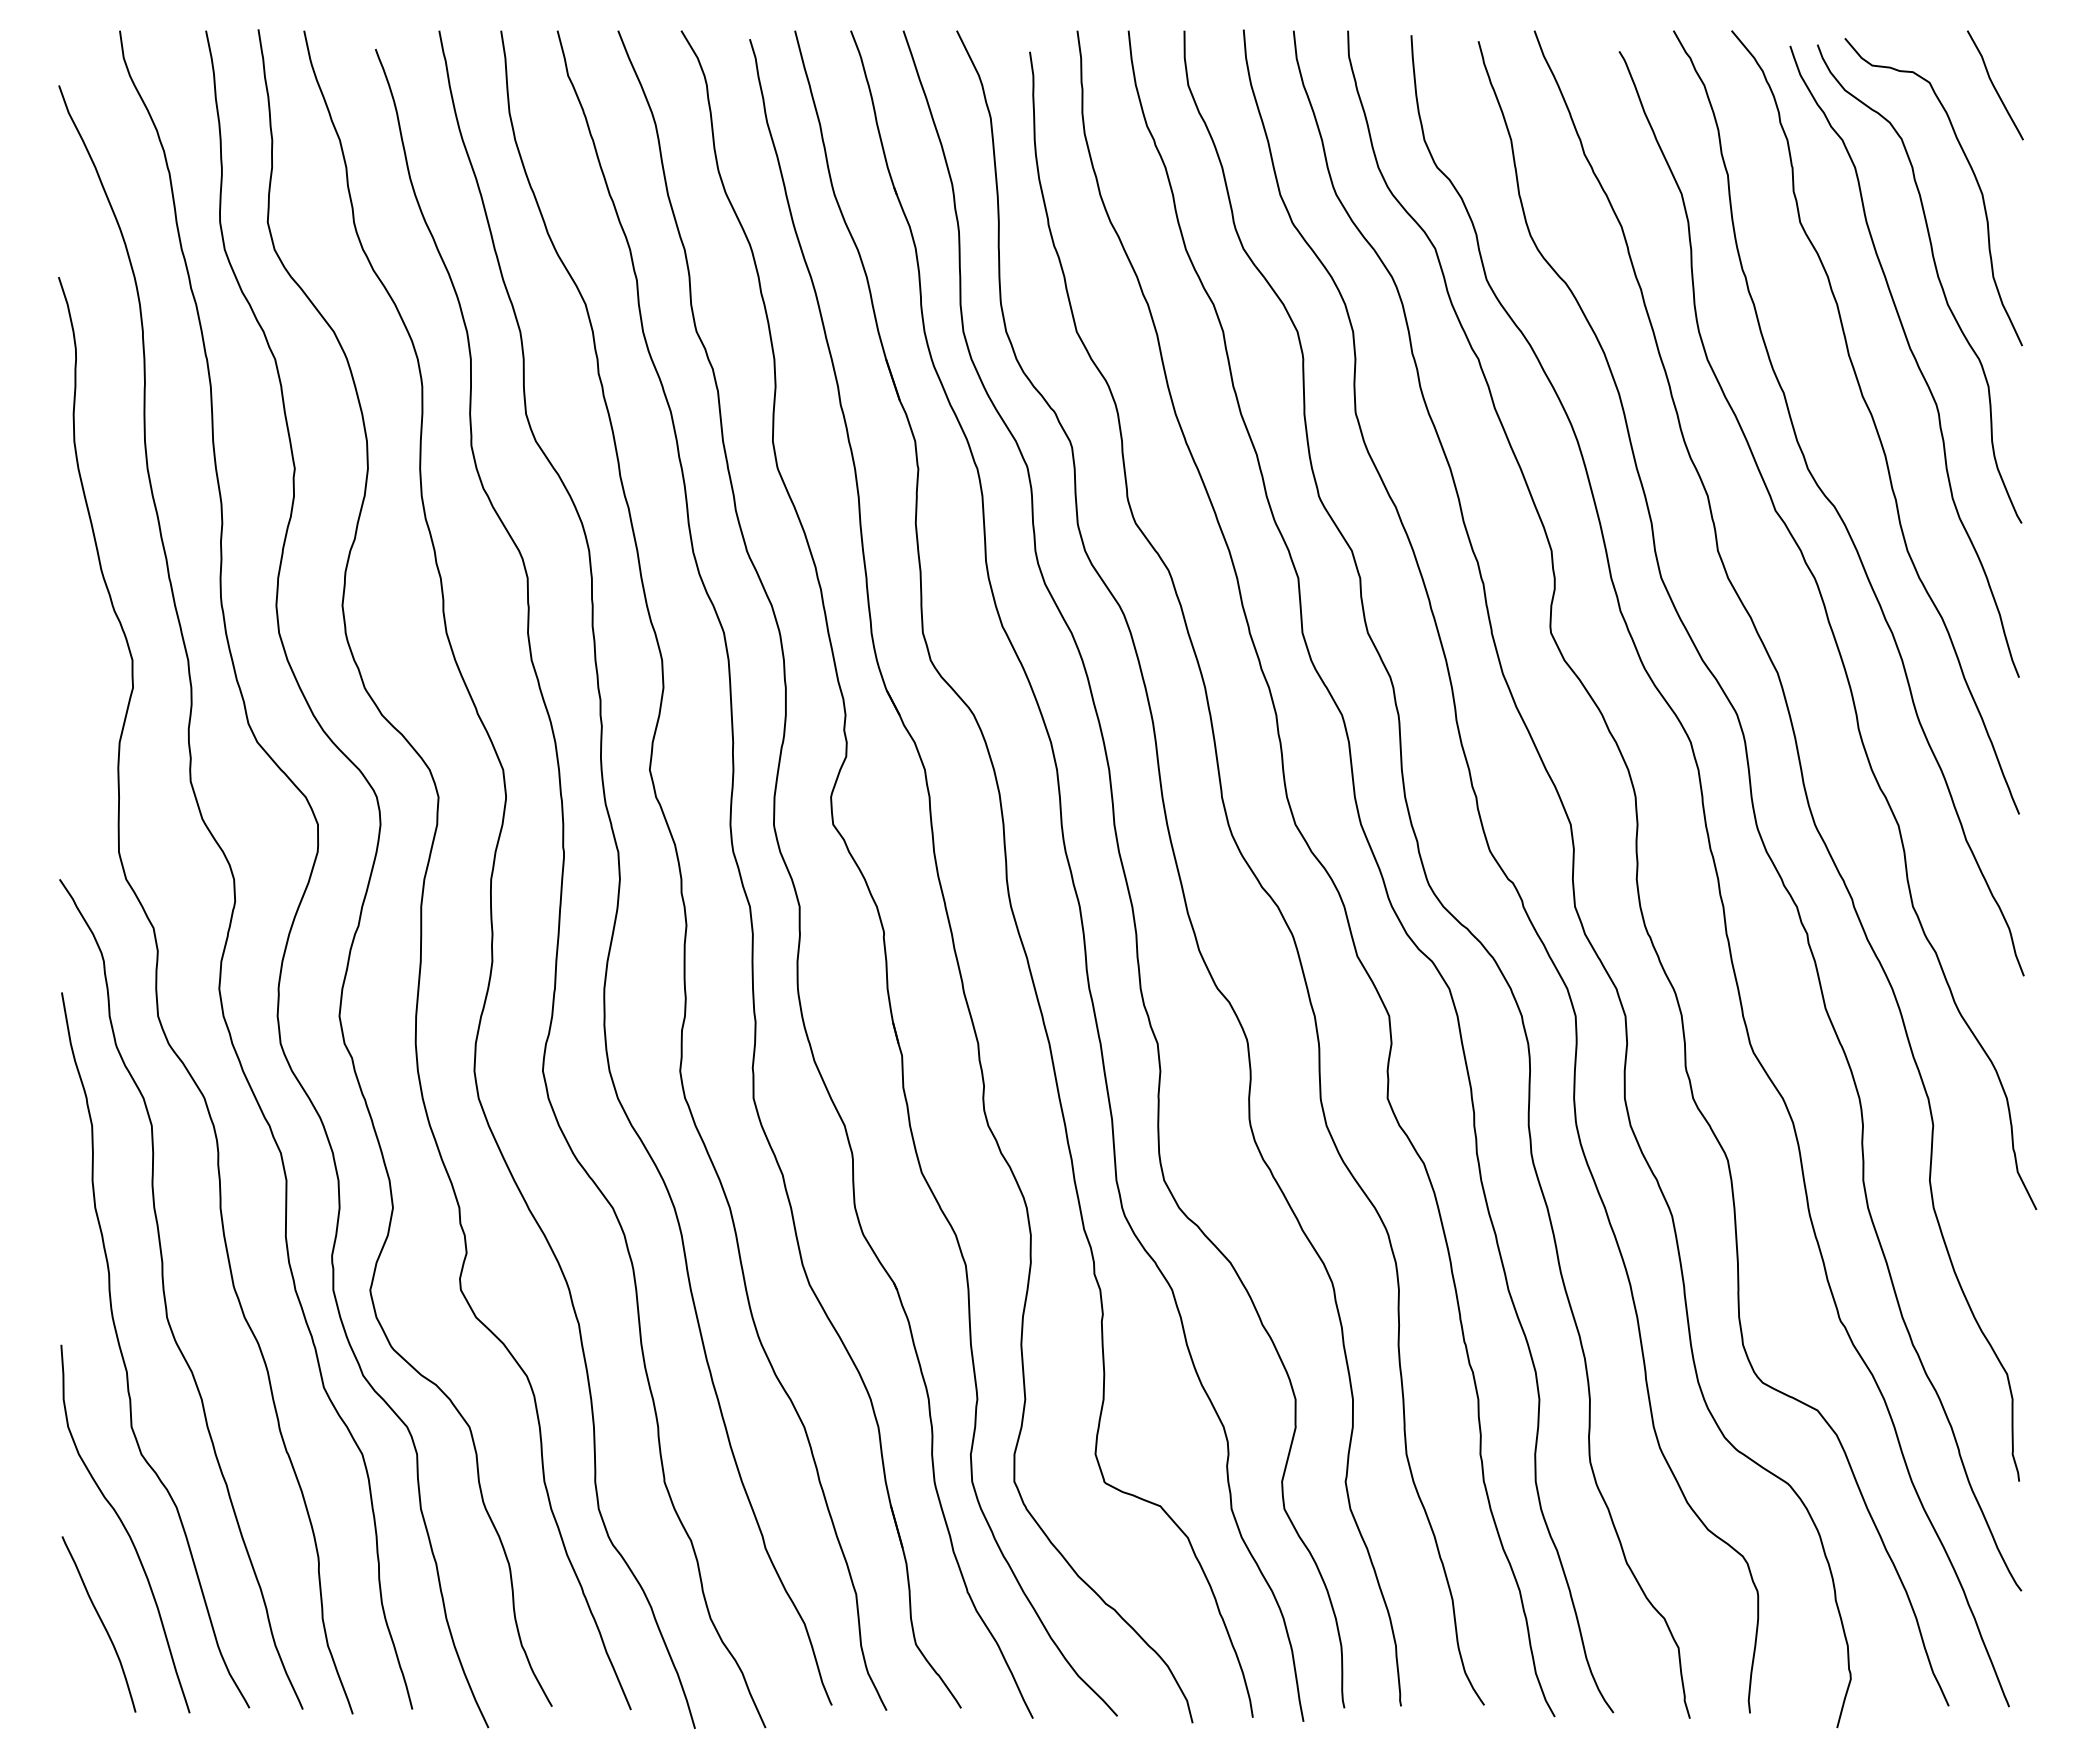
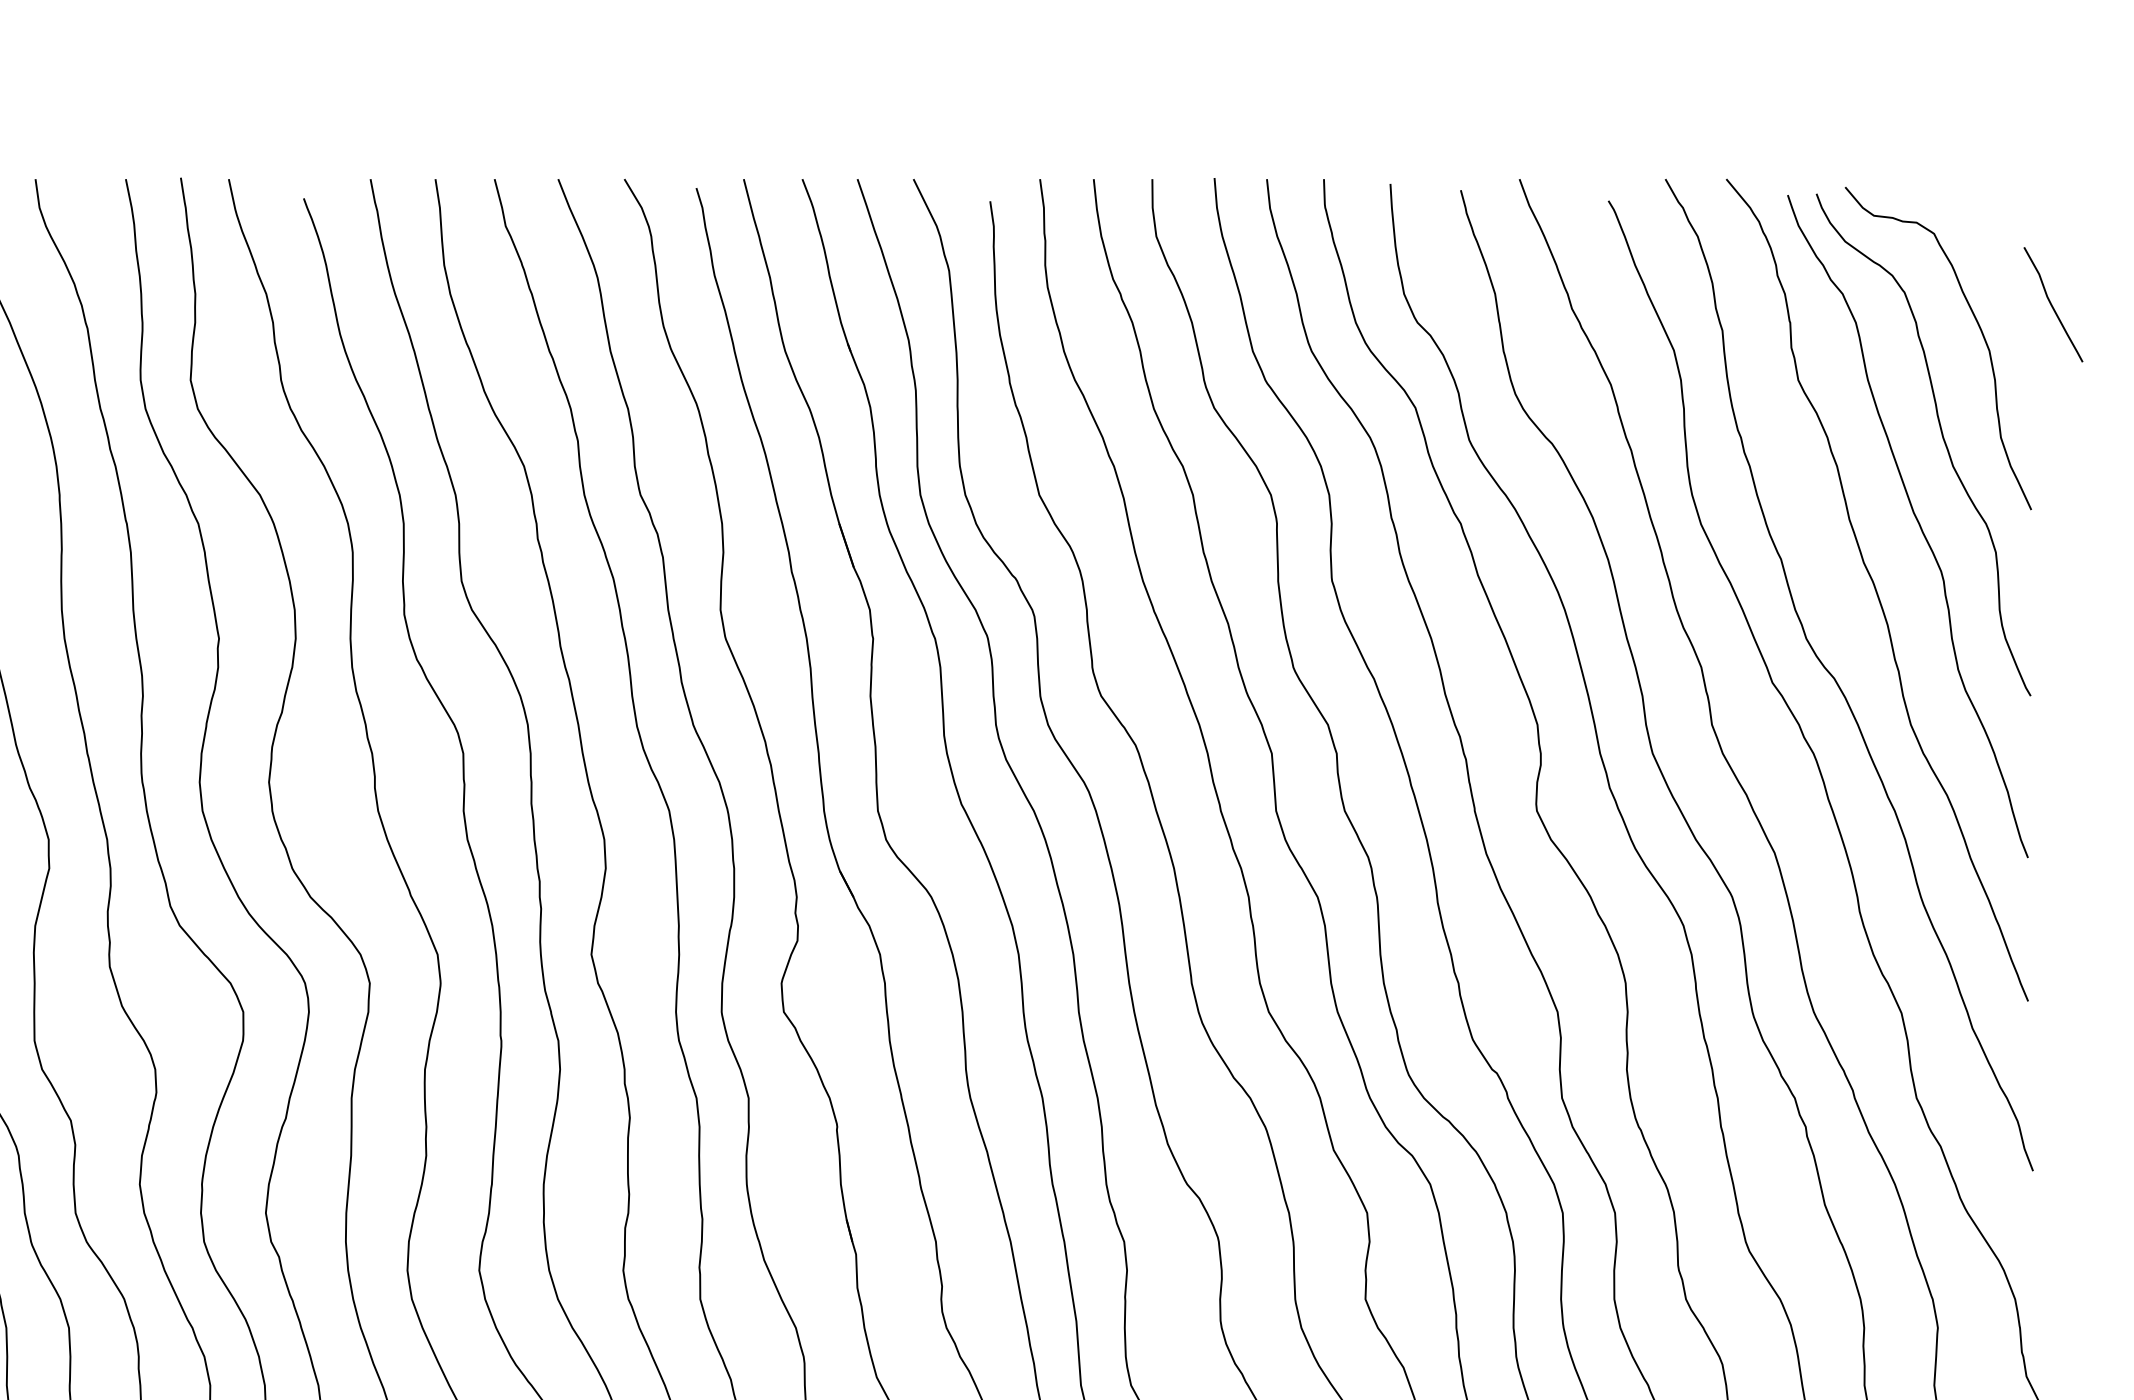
curve: (1994, 85) -> (2052, 304), moved

